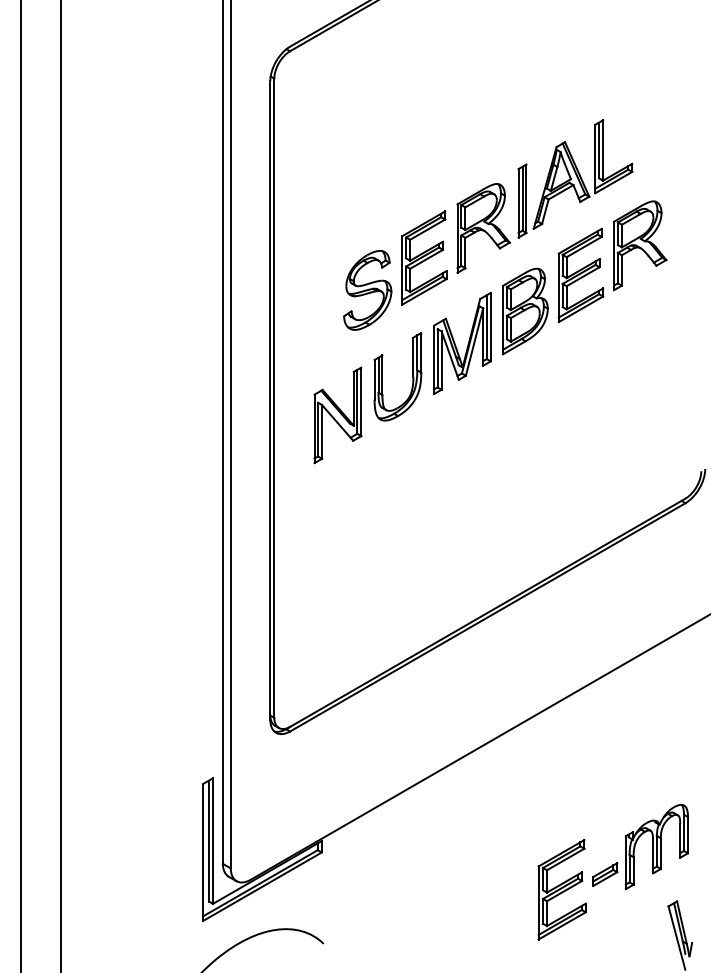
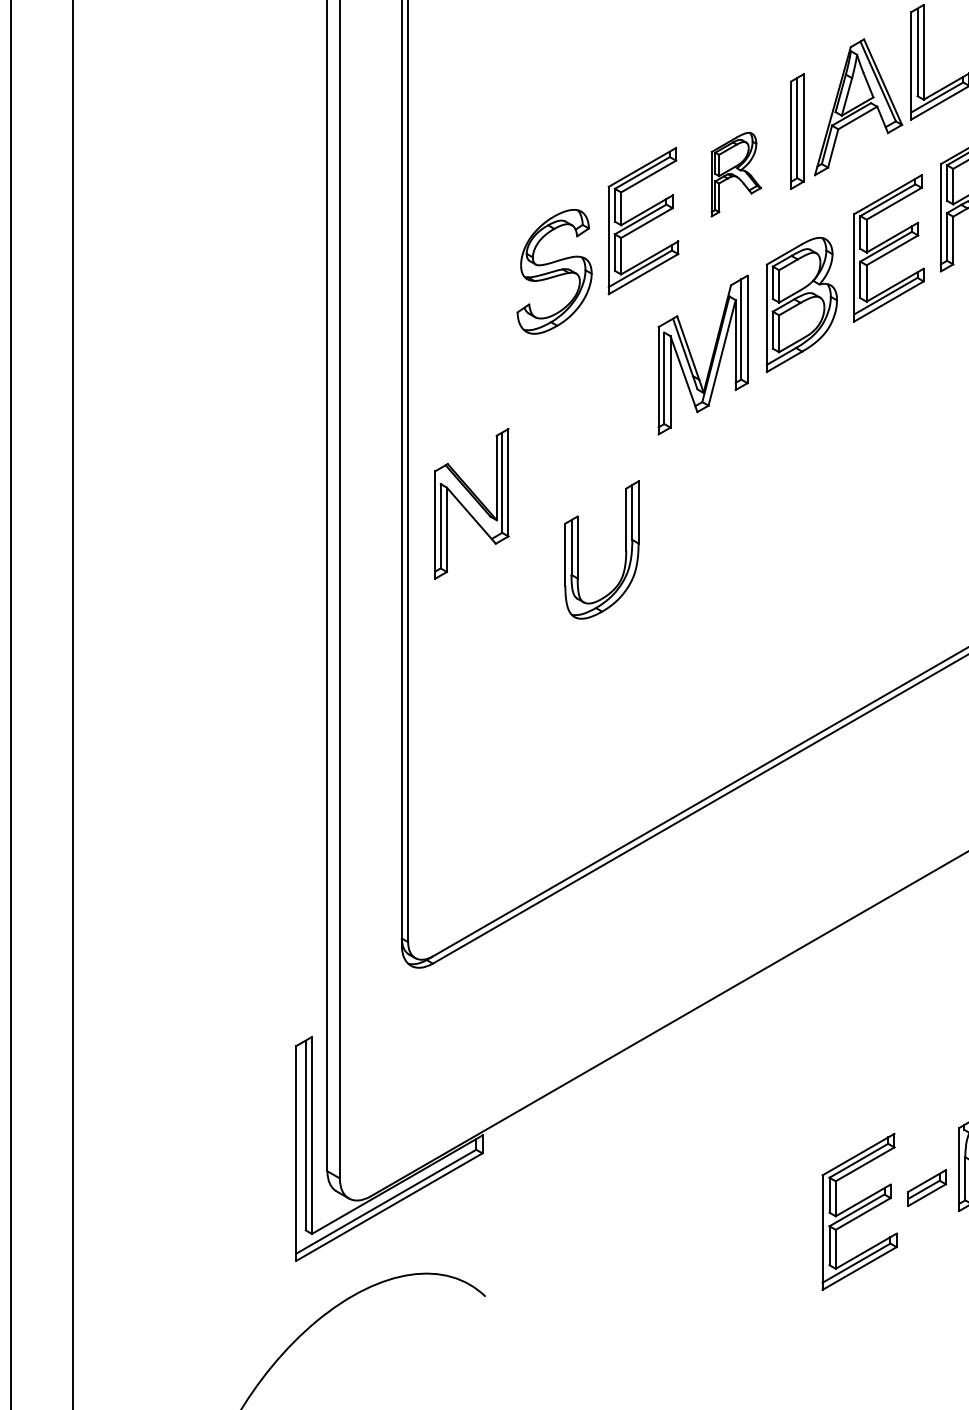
part: (483, 228) -> (736, 174), size x0.6
part: (382, 376) -> (577, 549), moved
part: (337, 415) -> (471, 504), moved

